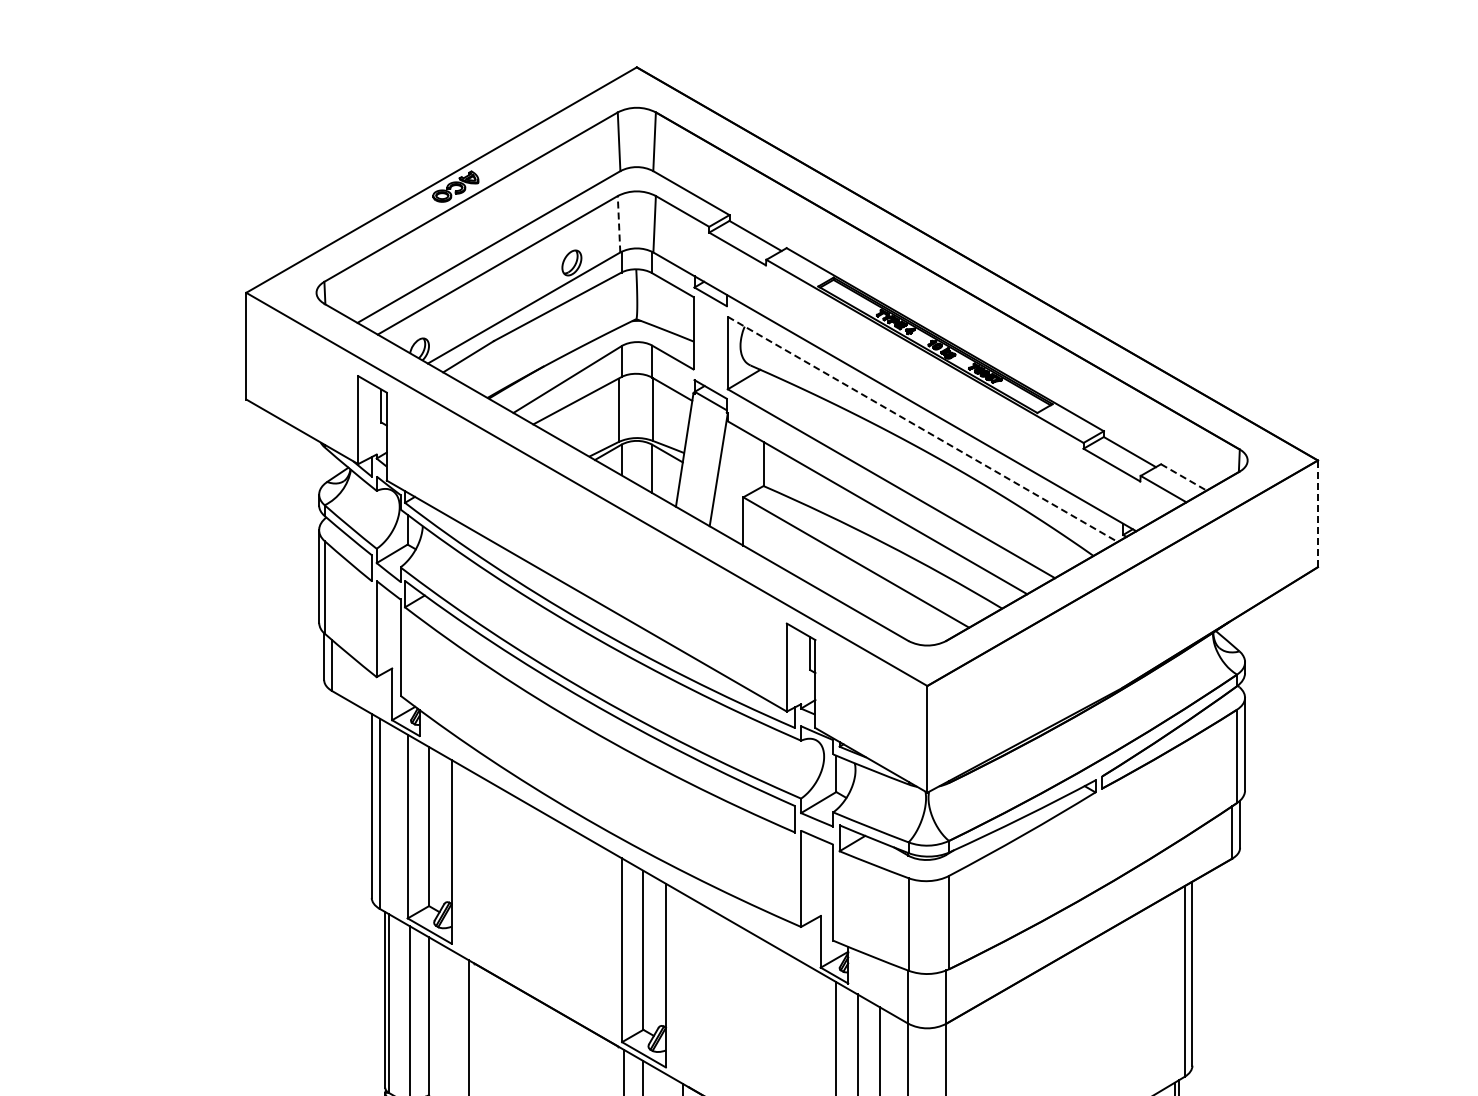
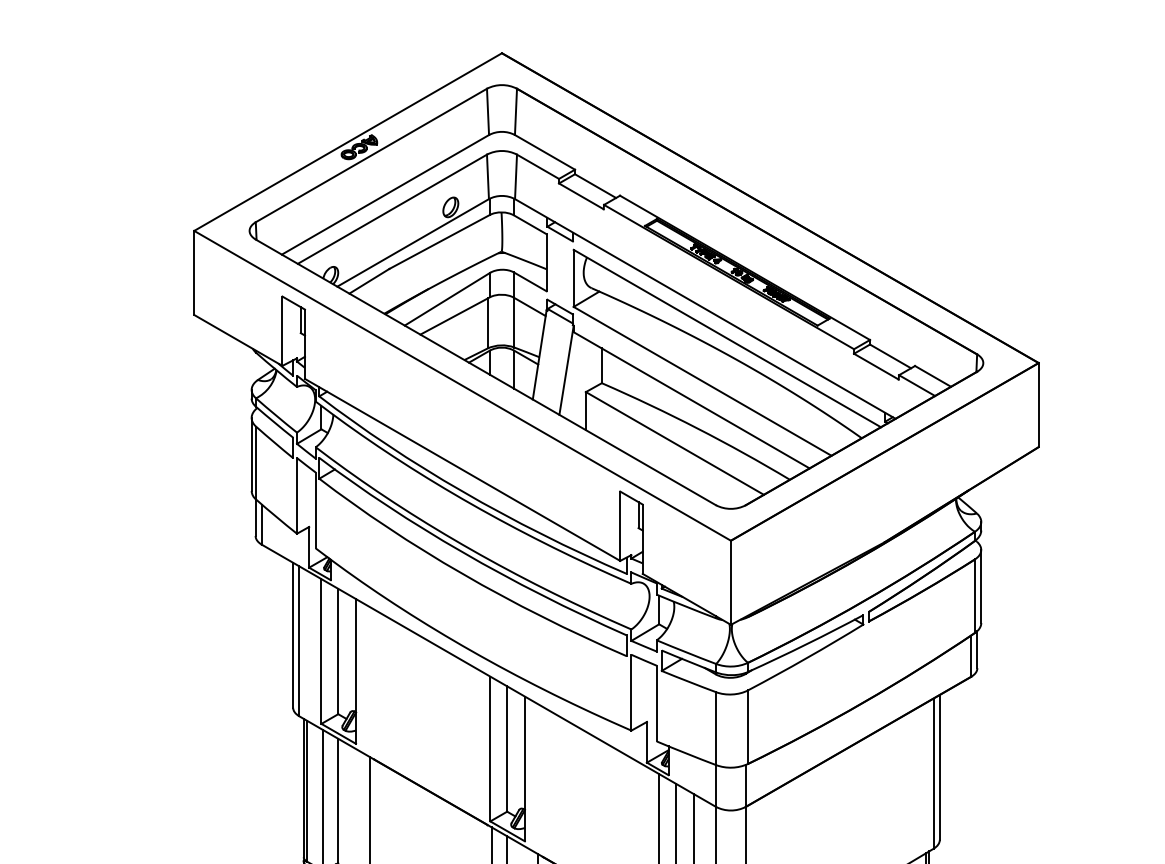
line: (619, 223) -> (488, 176), dashed -> solid
line: (923, 429) -> (727, 338), dashed -> solid
line: (1184, 477) -> (933, 376), dashed -> solid
line: (1317, 513) -> (1038, 404), dashed -> solid

